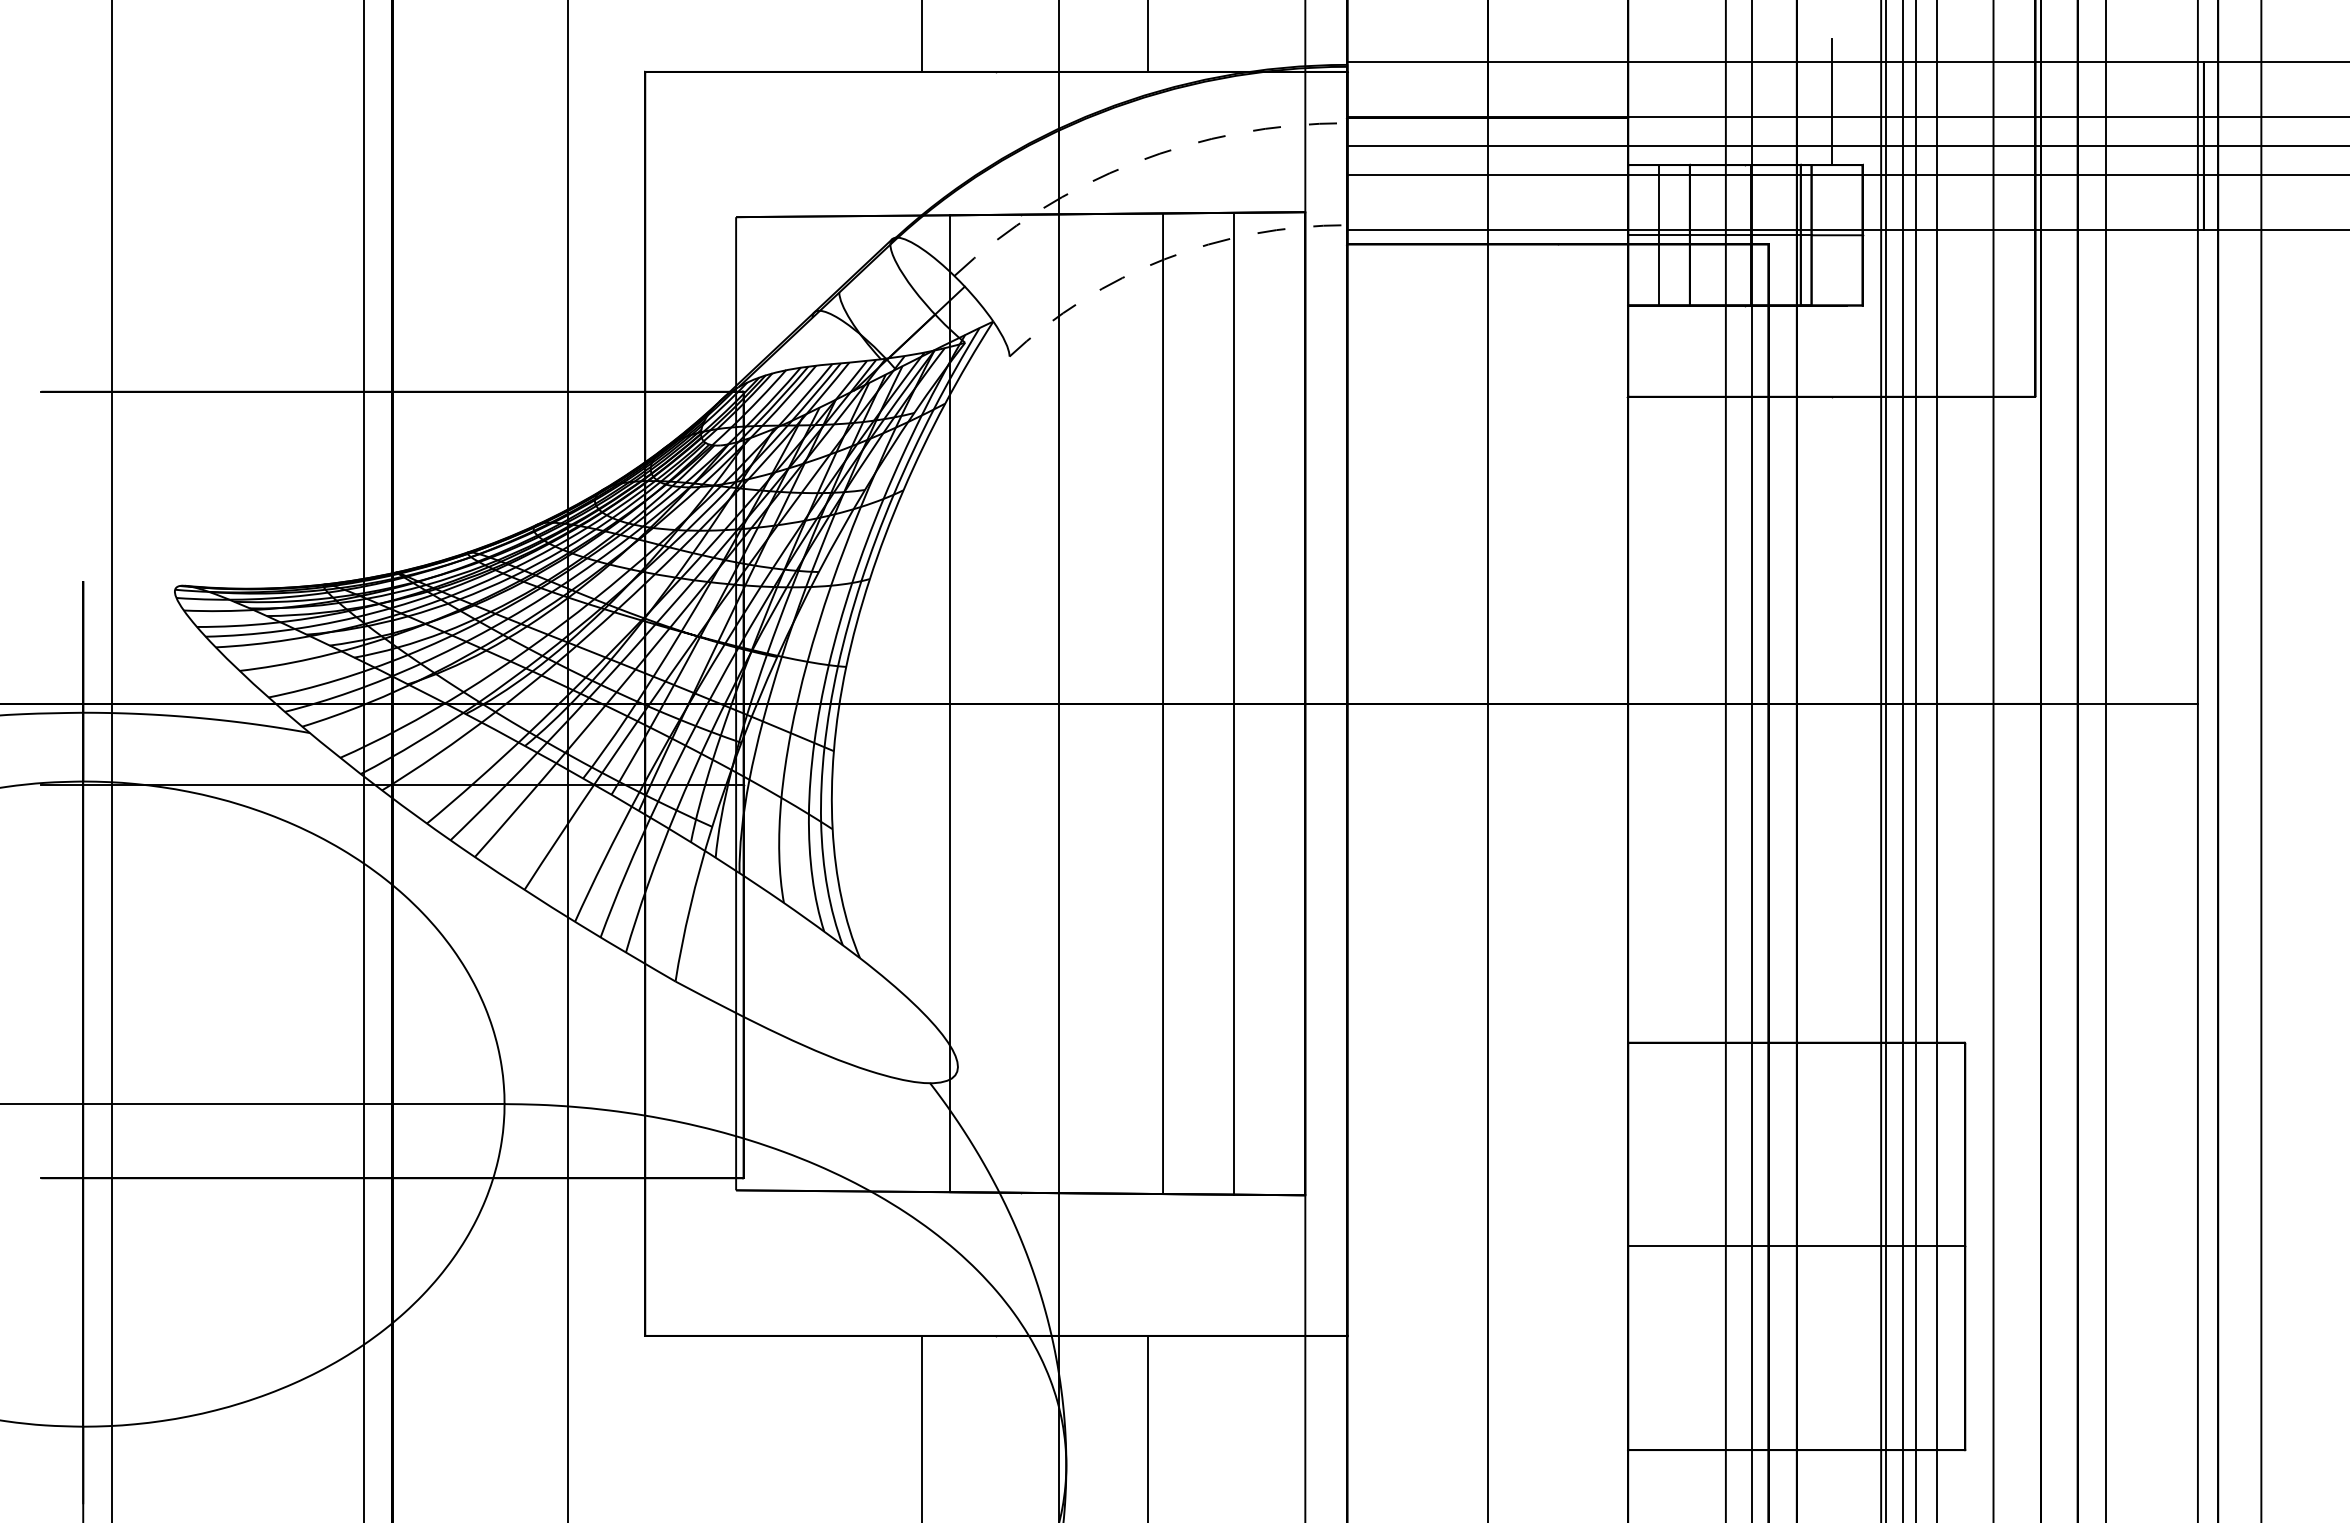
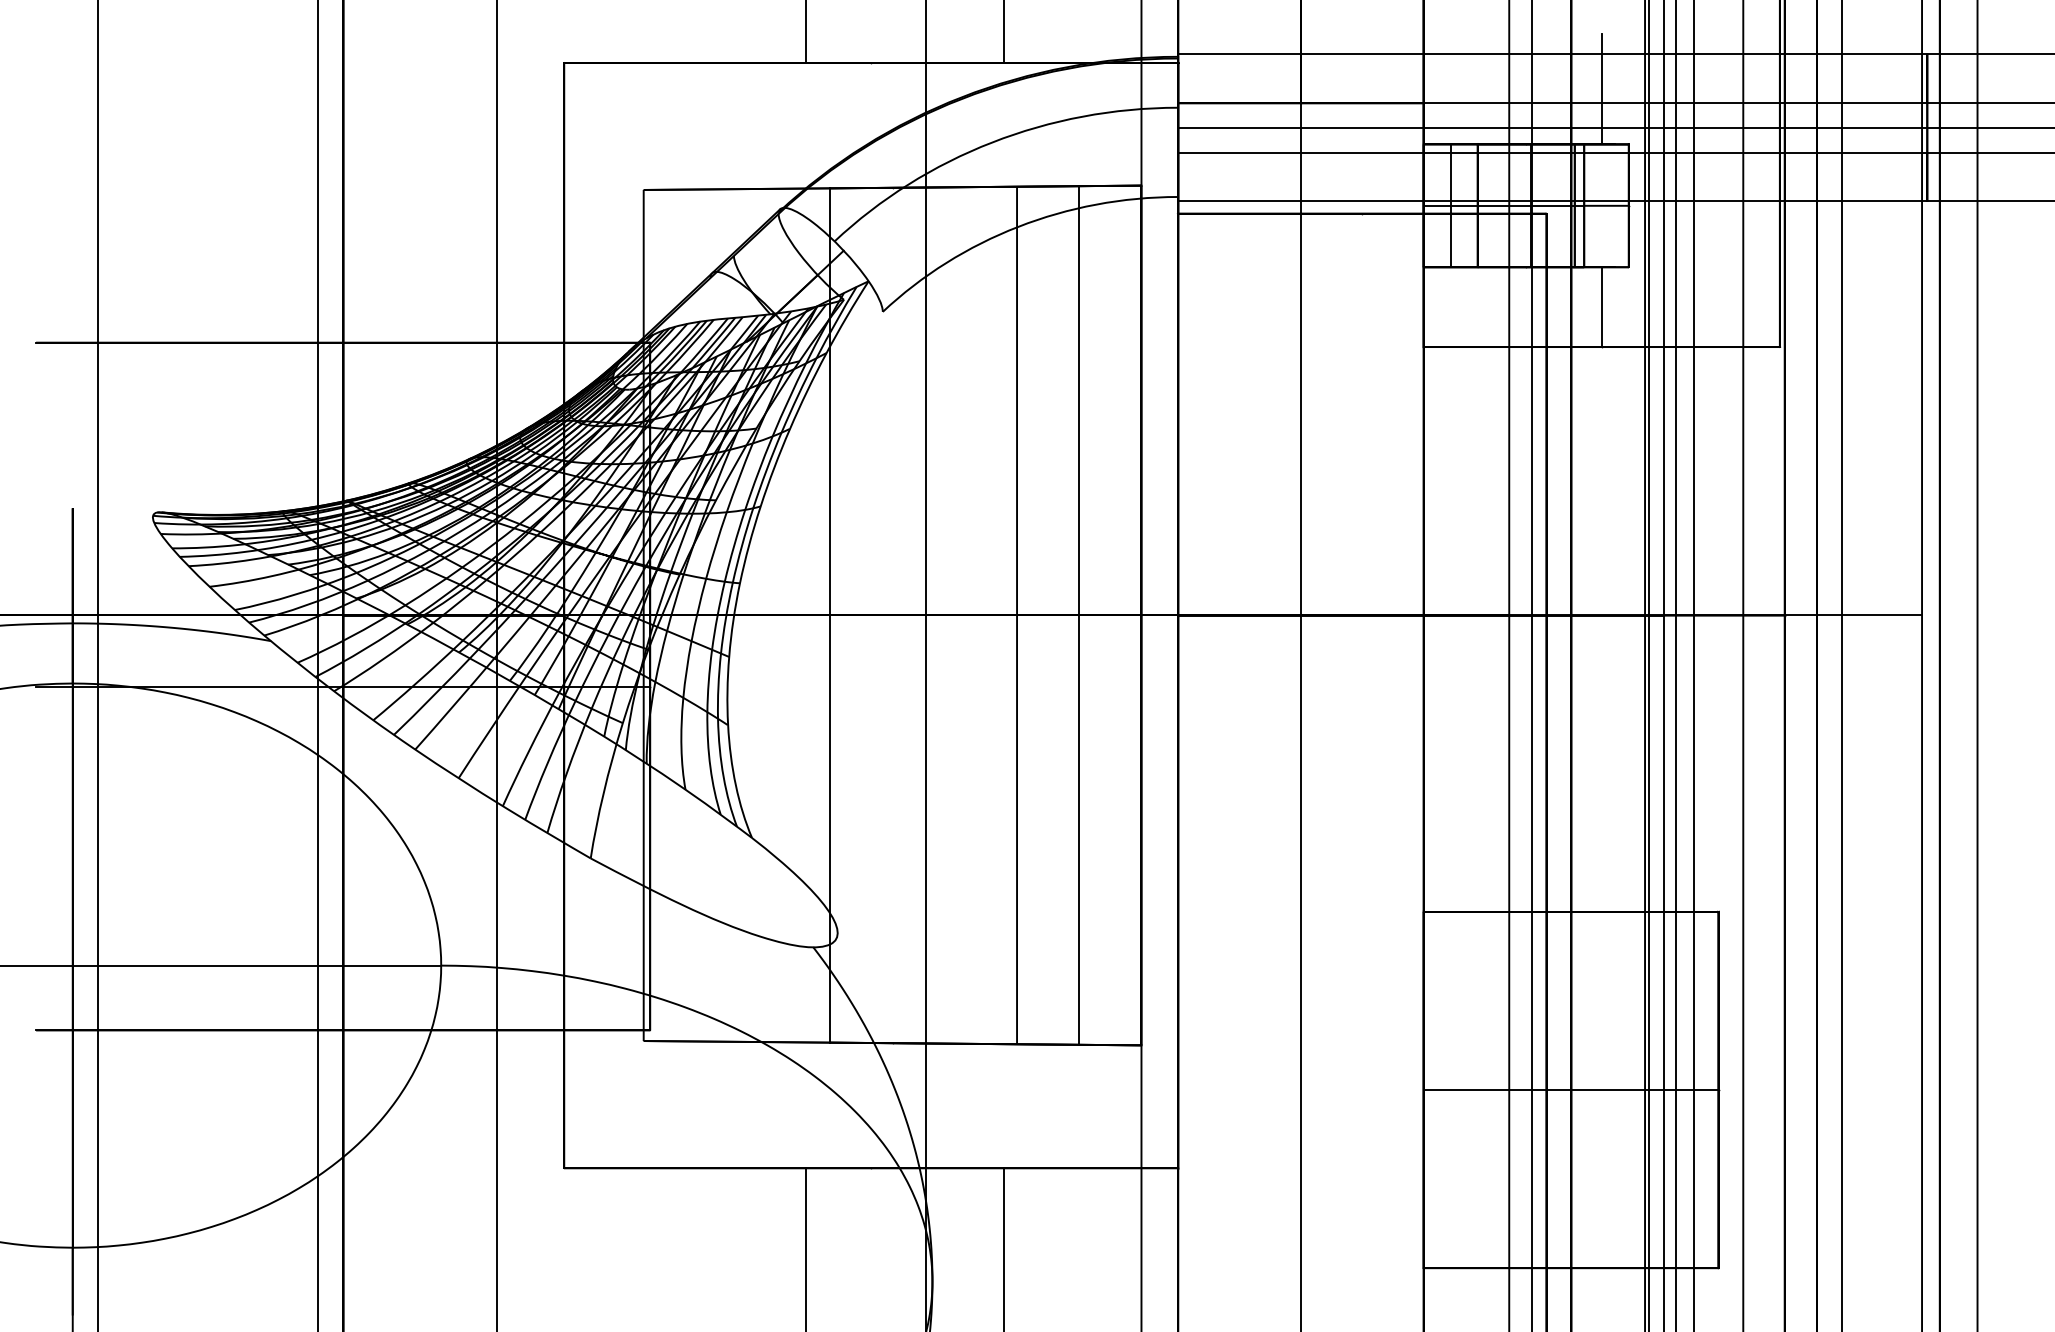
arc: (1134, 162) -> (992, 142), dashed -> solid
arc: (1166, 258) -> (1020, 226), dashed -> solid
line: (1831, 350) -> (1601, 306), added

